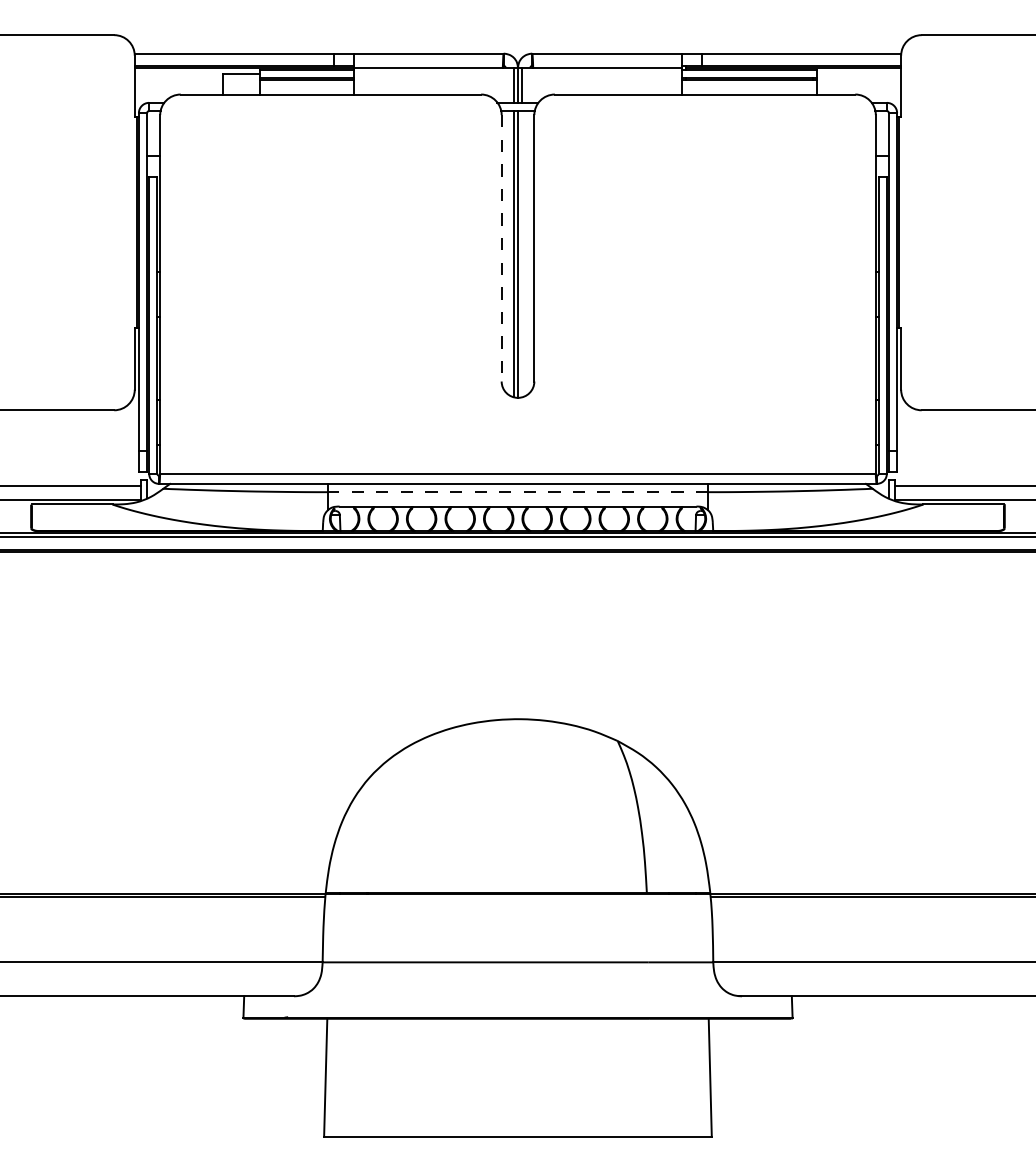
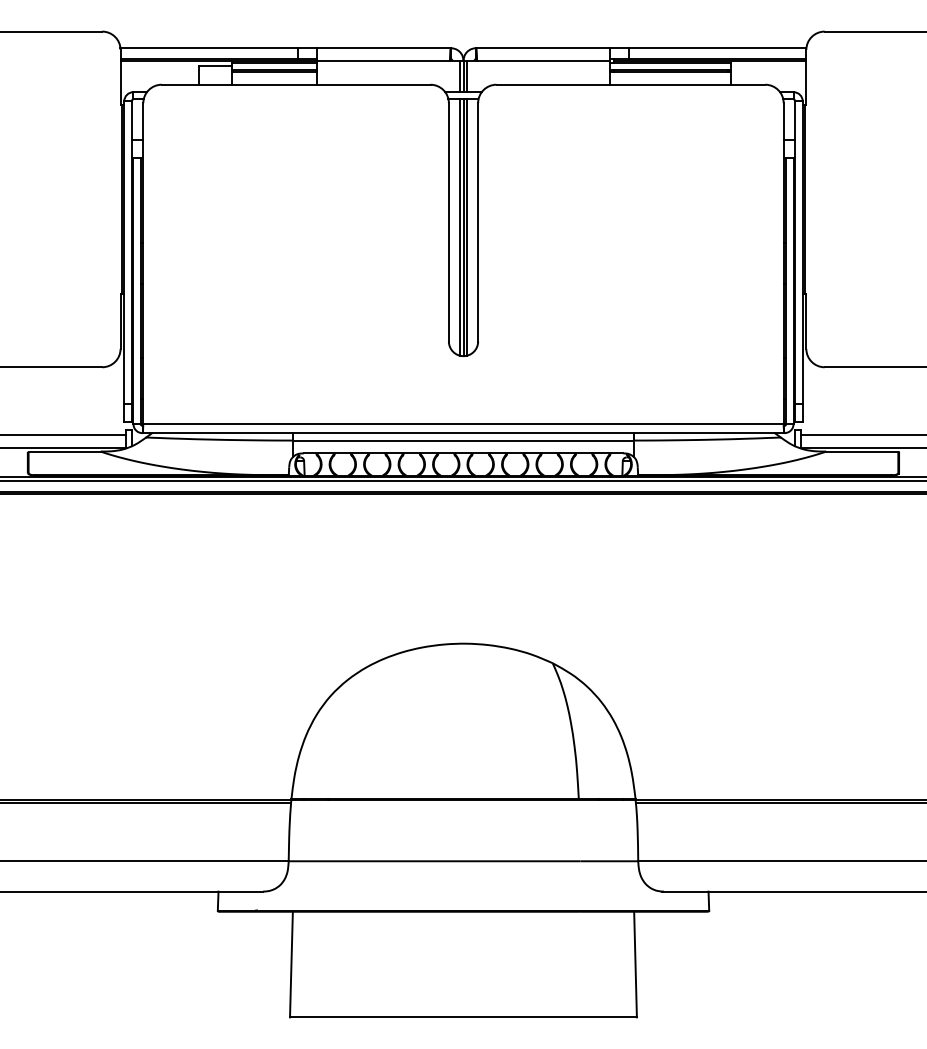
line: (501, 248) -> (448, 222), dashed -> solid
line: (522, 254) -> (467, 227), added
line: (517, 492) -> (463, 440), dashed -> solid

